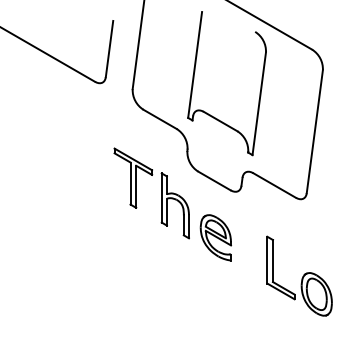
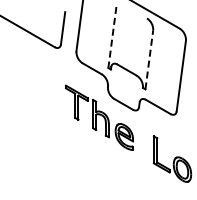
line: (195, 64) -> (112, 37), solid -> dashed
line: (259, 103) -> (149, 59), solid -> dashed

